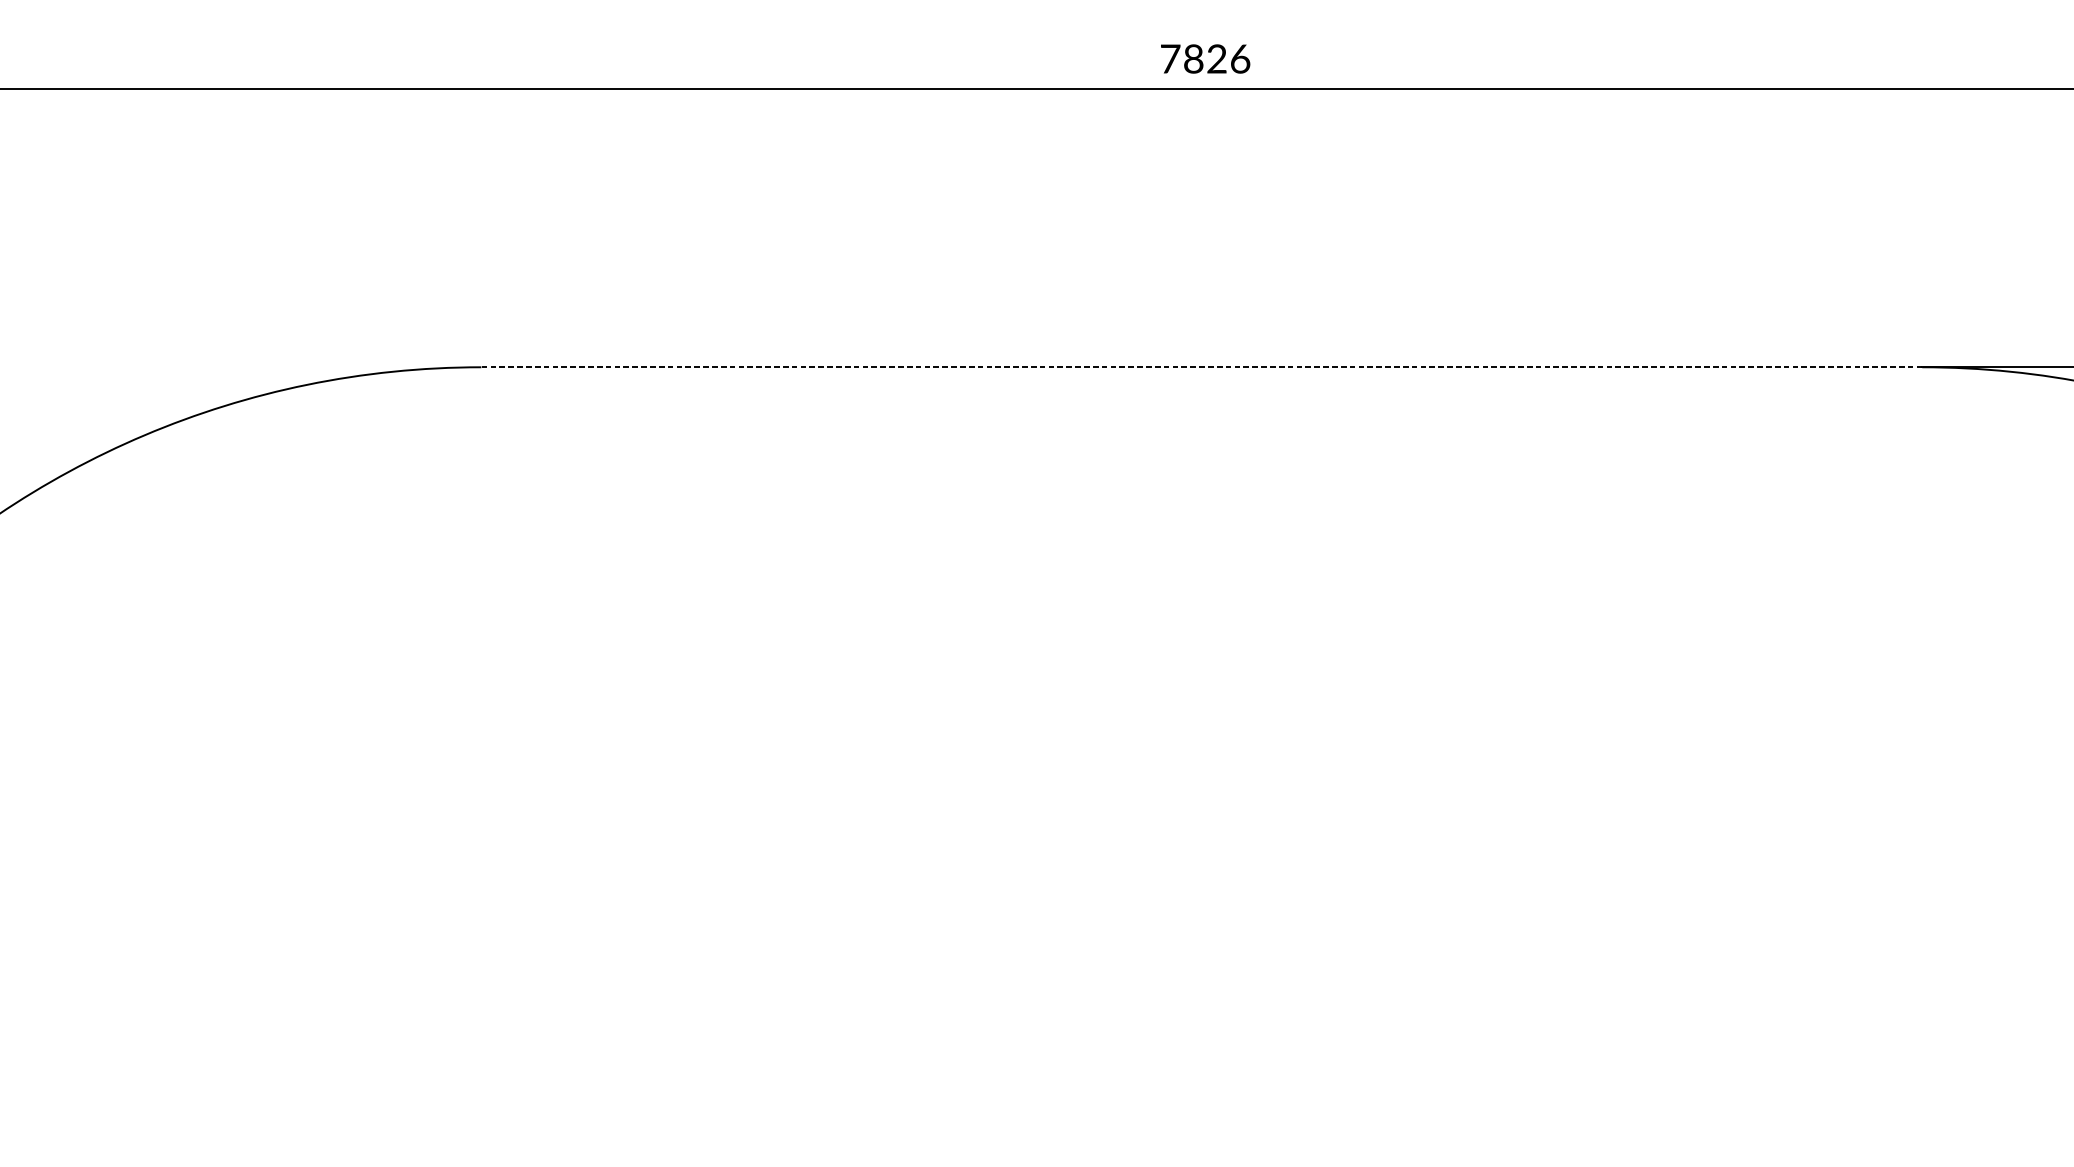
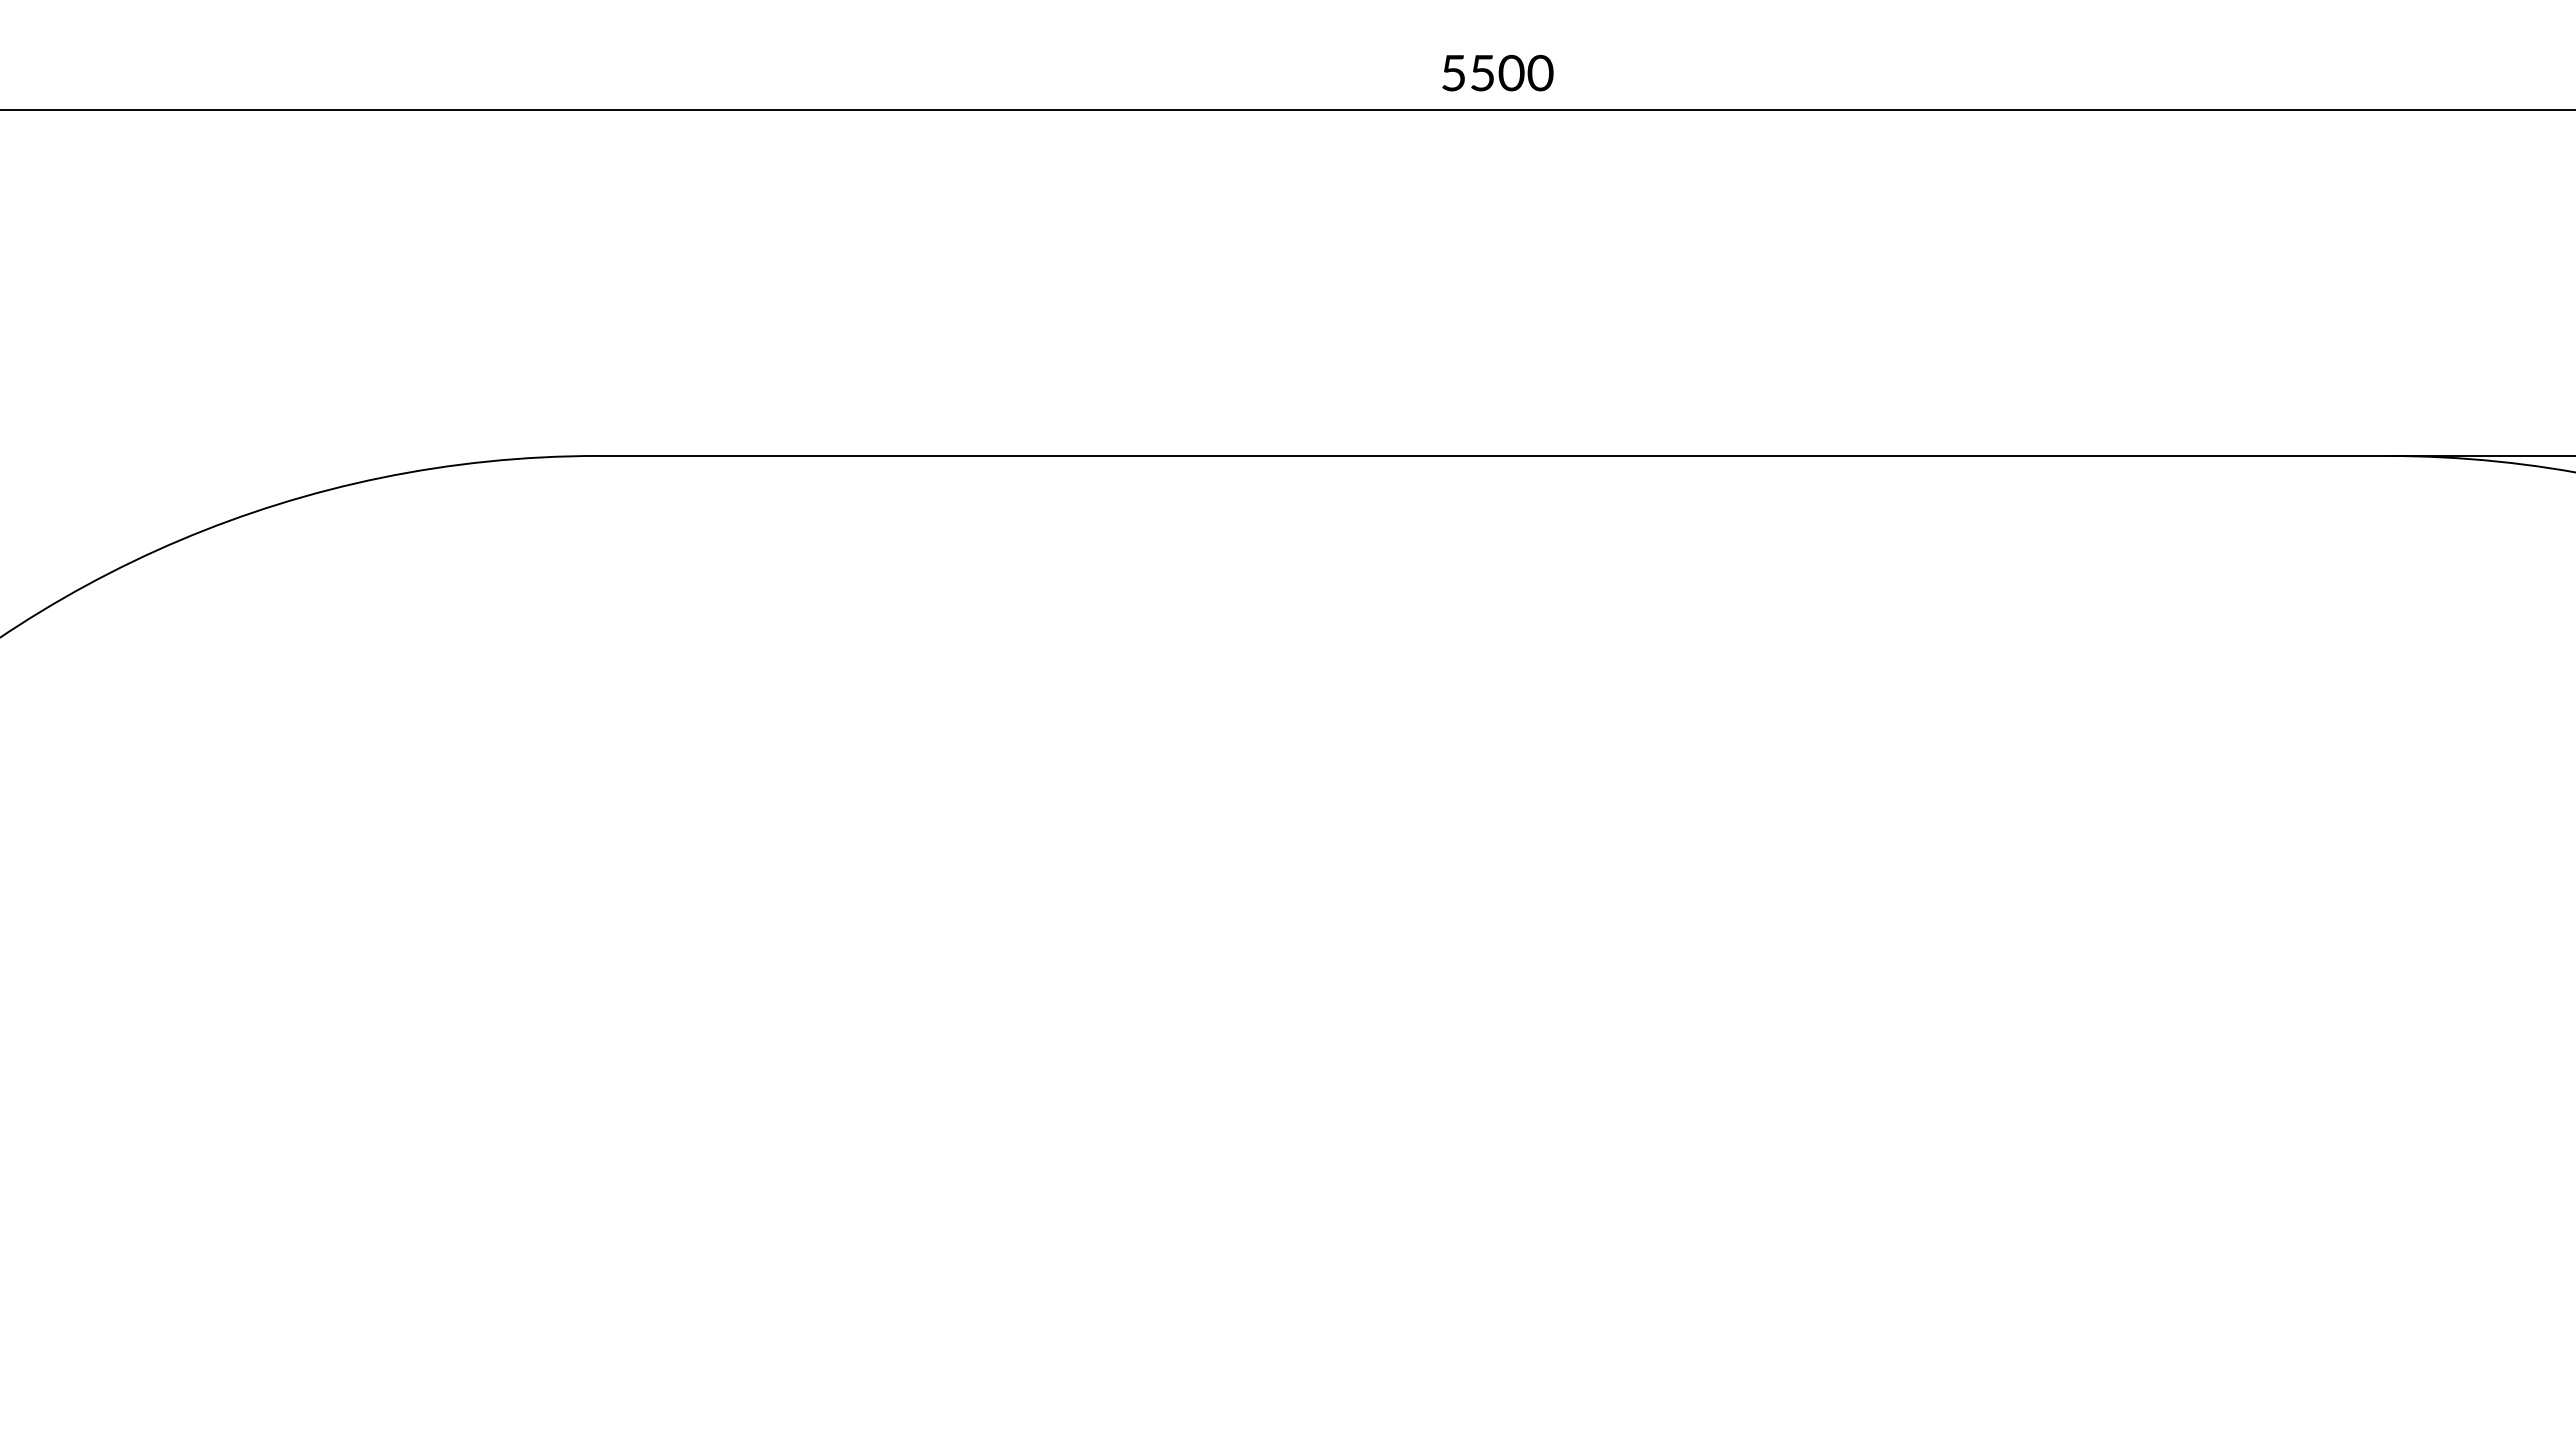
text: (1205, 58) -> (1497, 72), 7826 -> 5500
line: (1201, 366) -> (1492, 455), dashed -> solid

